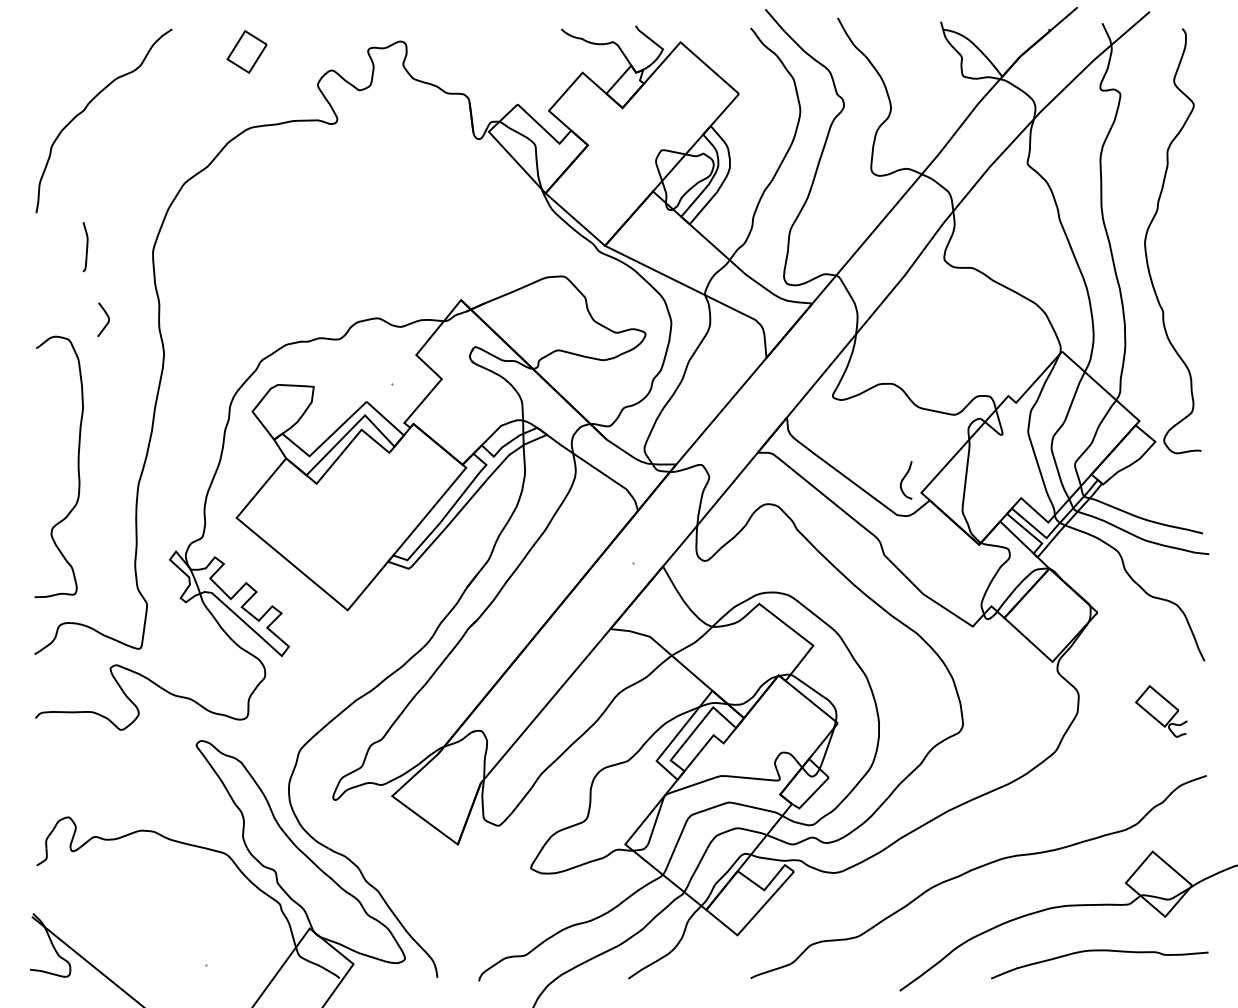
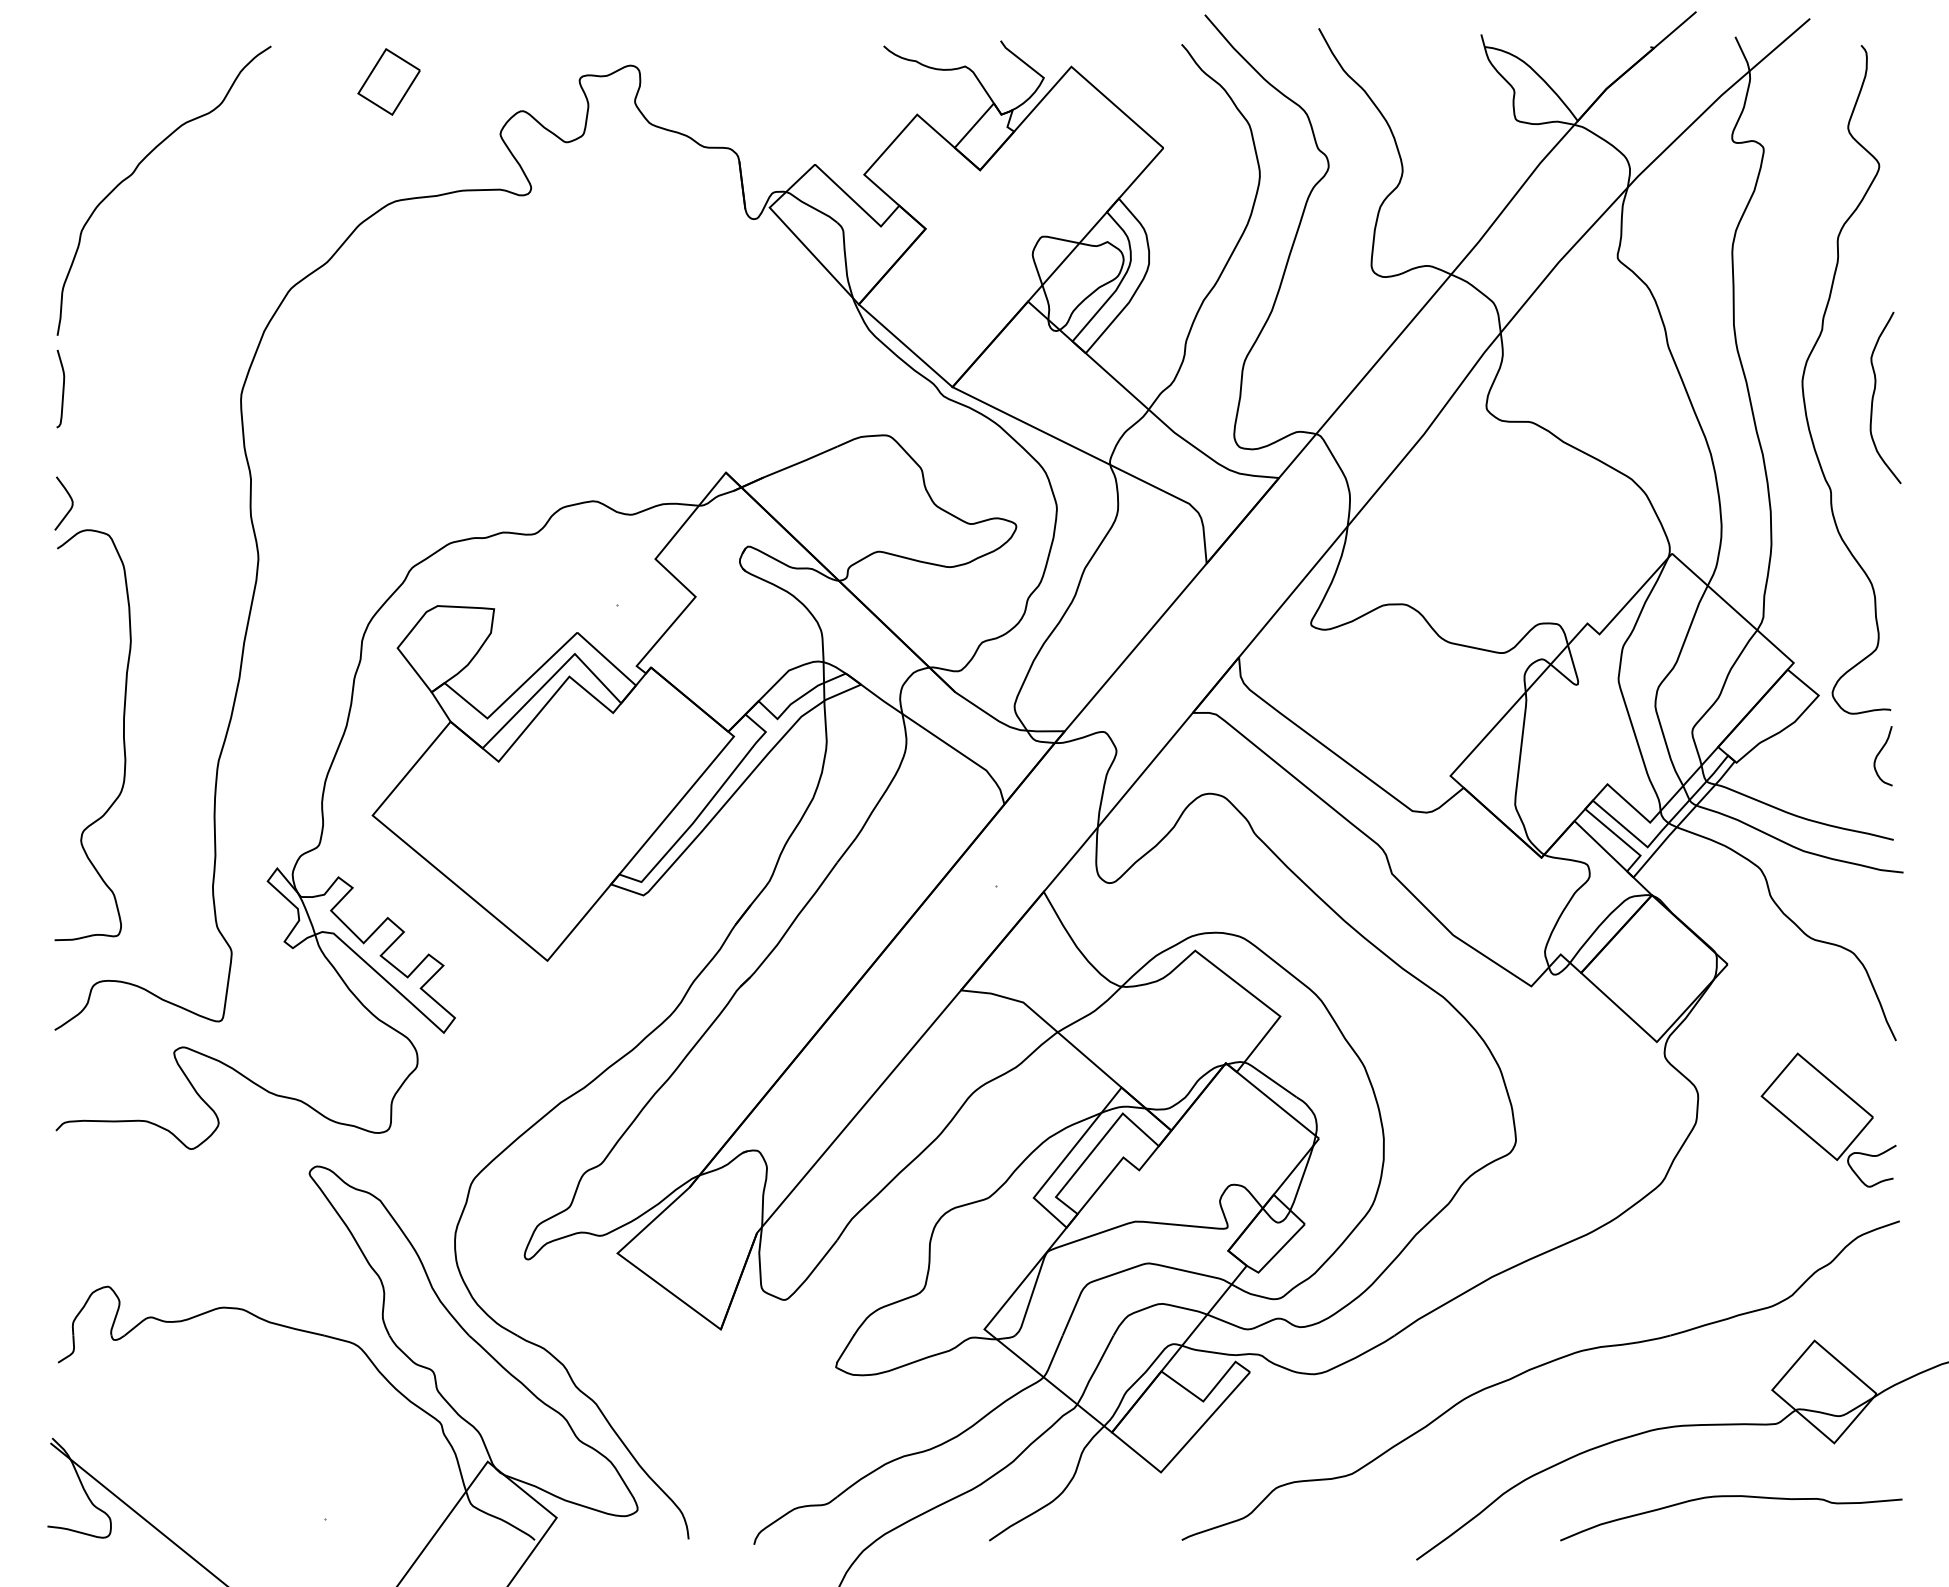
curve: (86, 247) -> (62, 389), moved
curve: (1191, 250) -> (1875, 394), added
curve: (107, 317) -> (70, 499), moved
curve: (903, 480) -> (1878, 756), moved
part: (1161, 711) -> (1828, 1120), size x1.67

